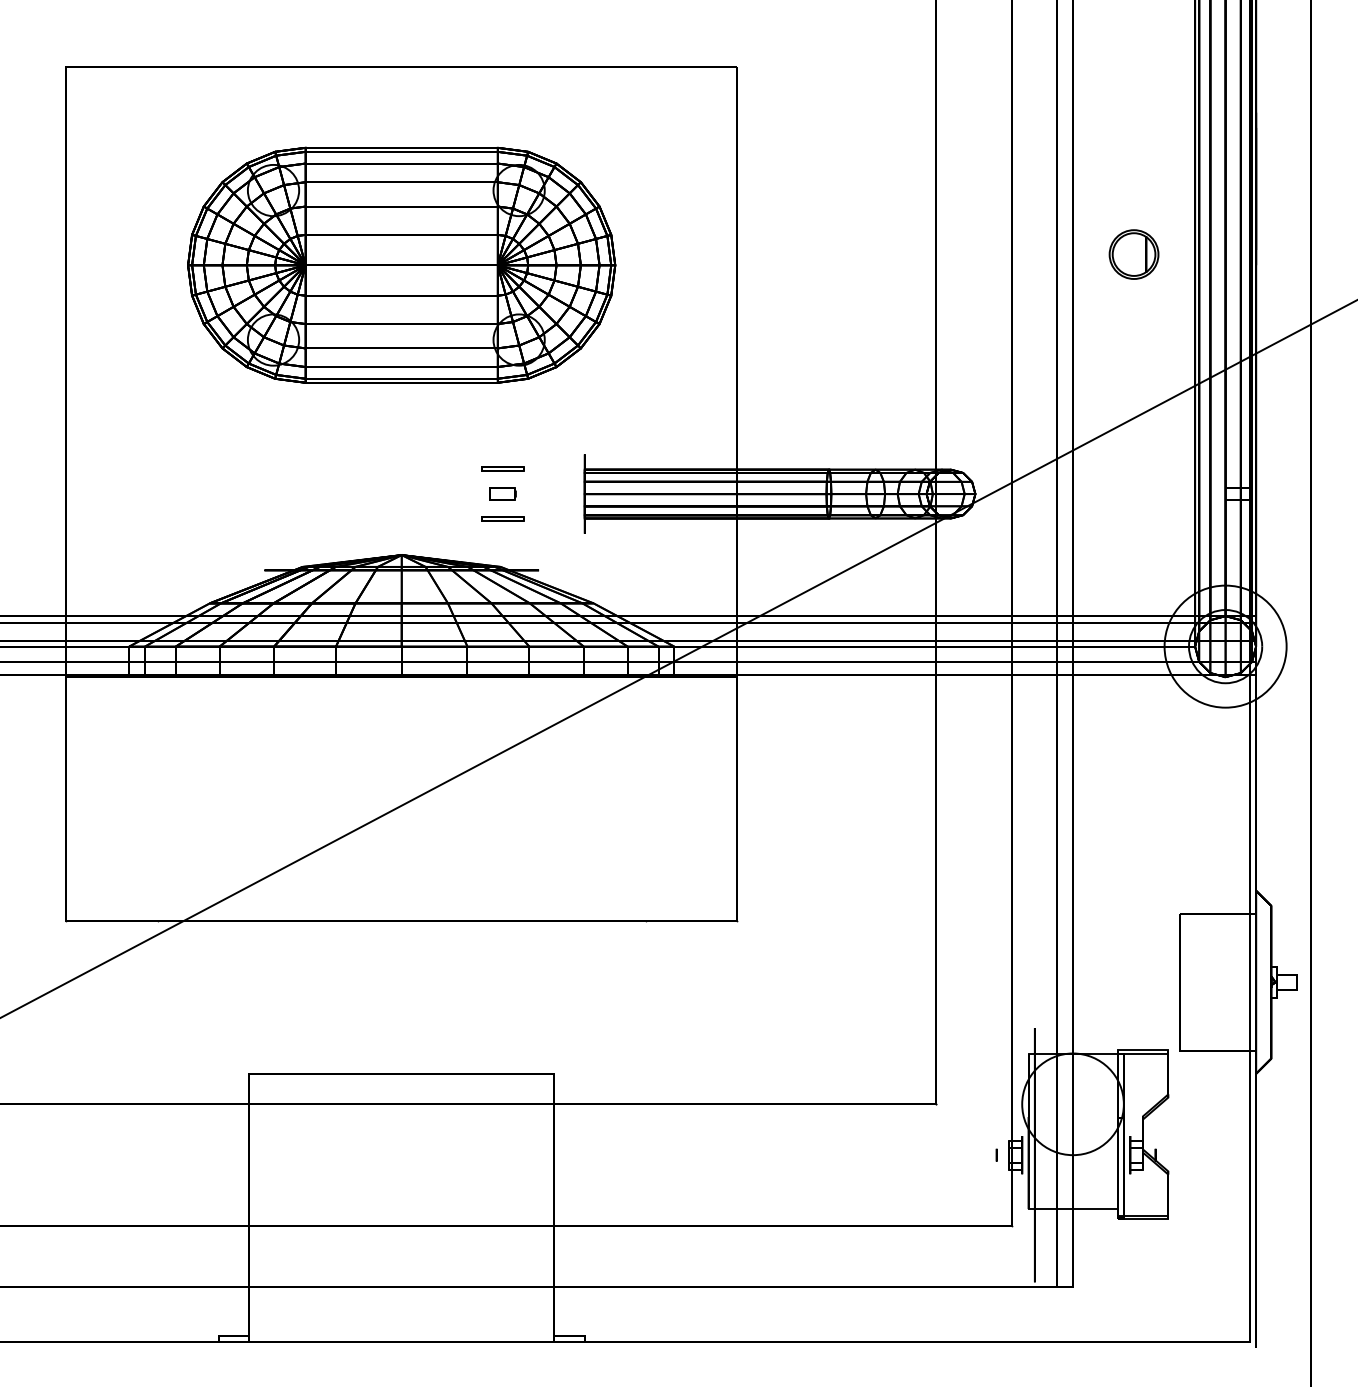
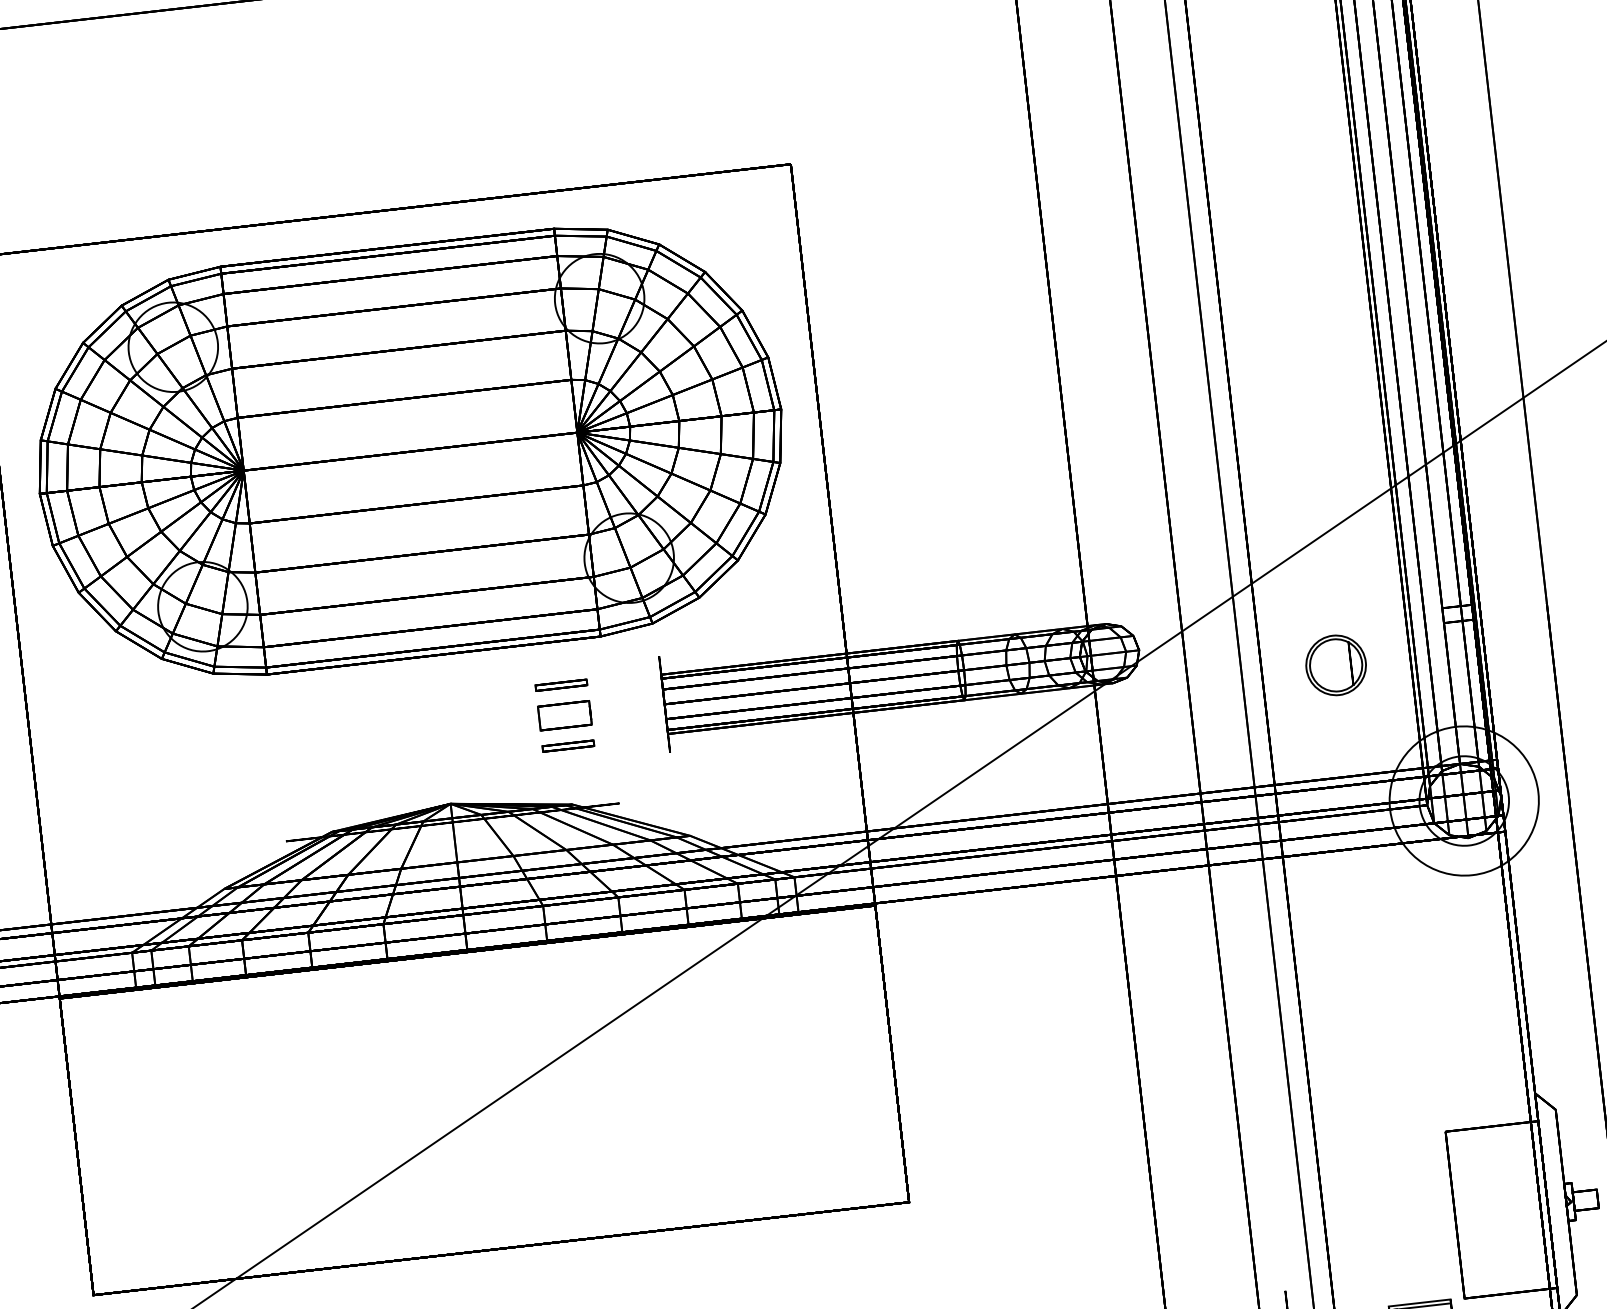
part: (1133, 254) -> (1335, 665), moved
part: (401, 265) -> (410, 452), size x1.43
part: (502, 493) -> (564, 715), size x1.67

